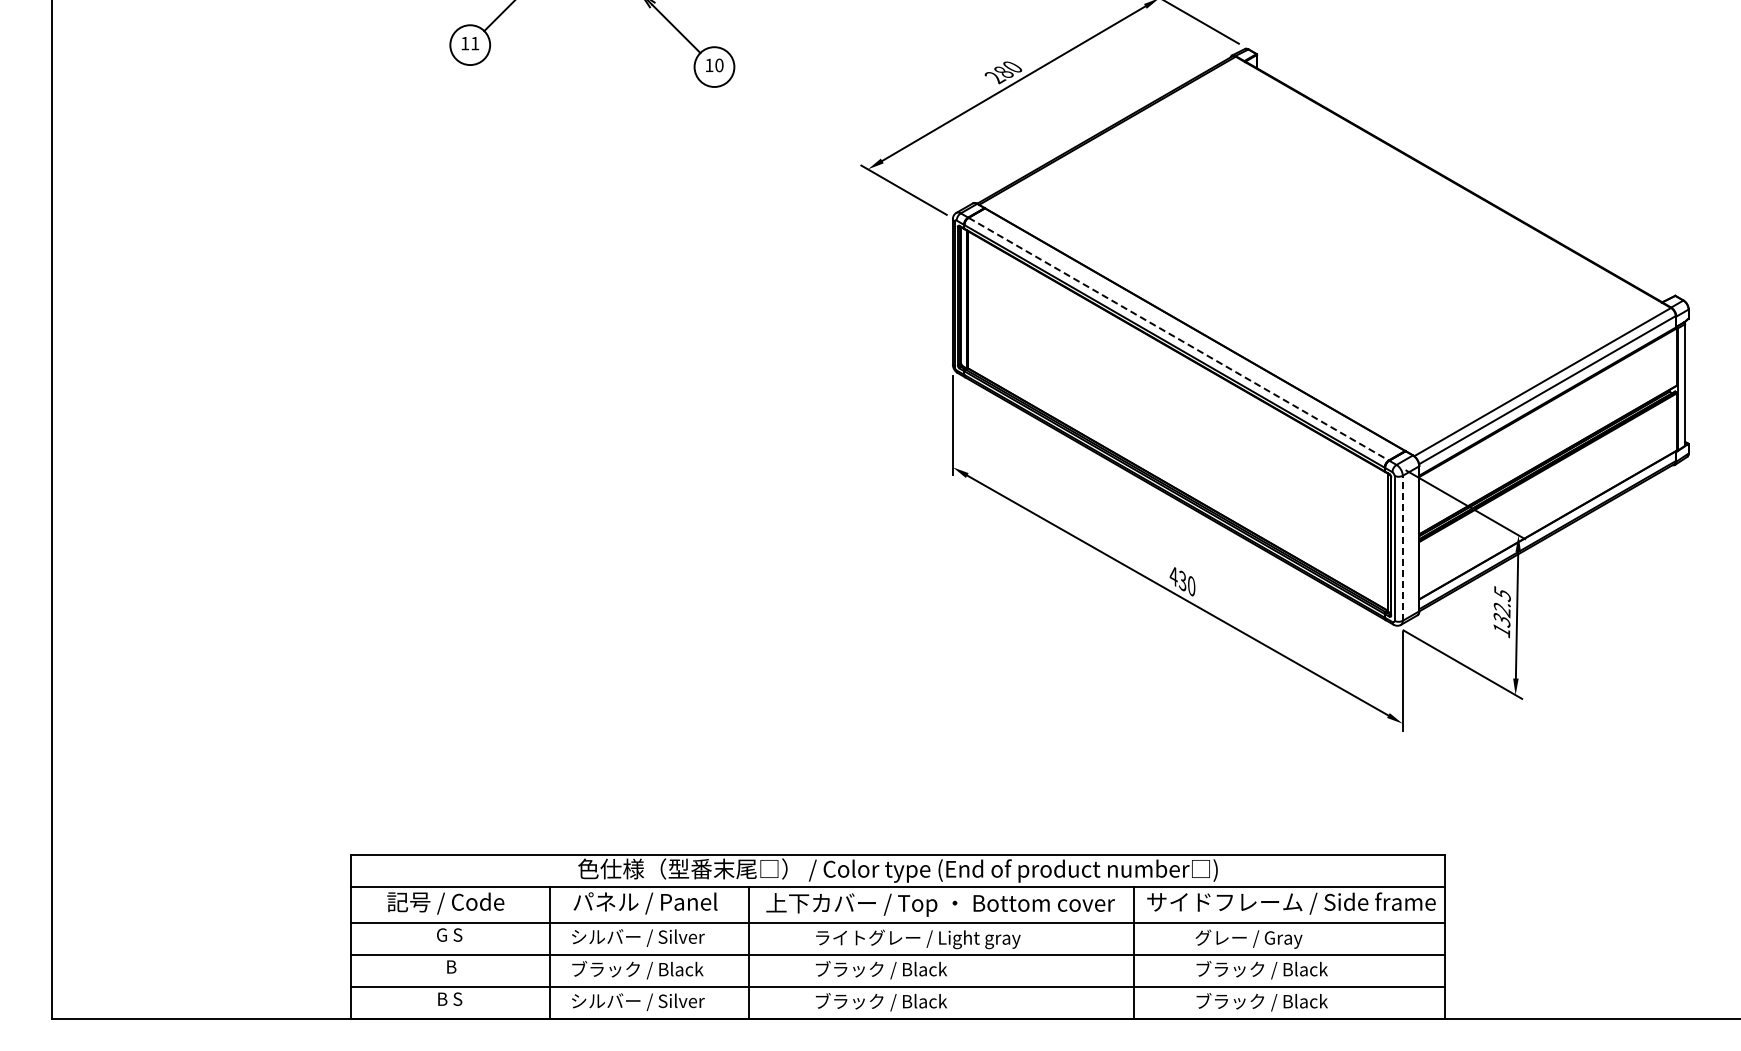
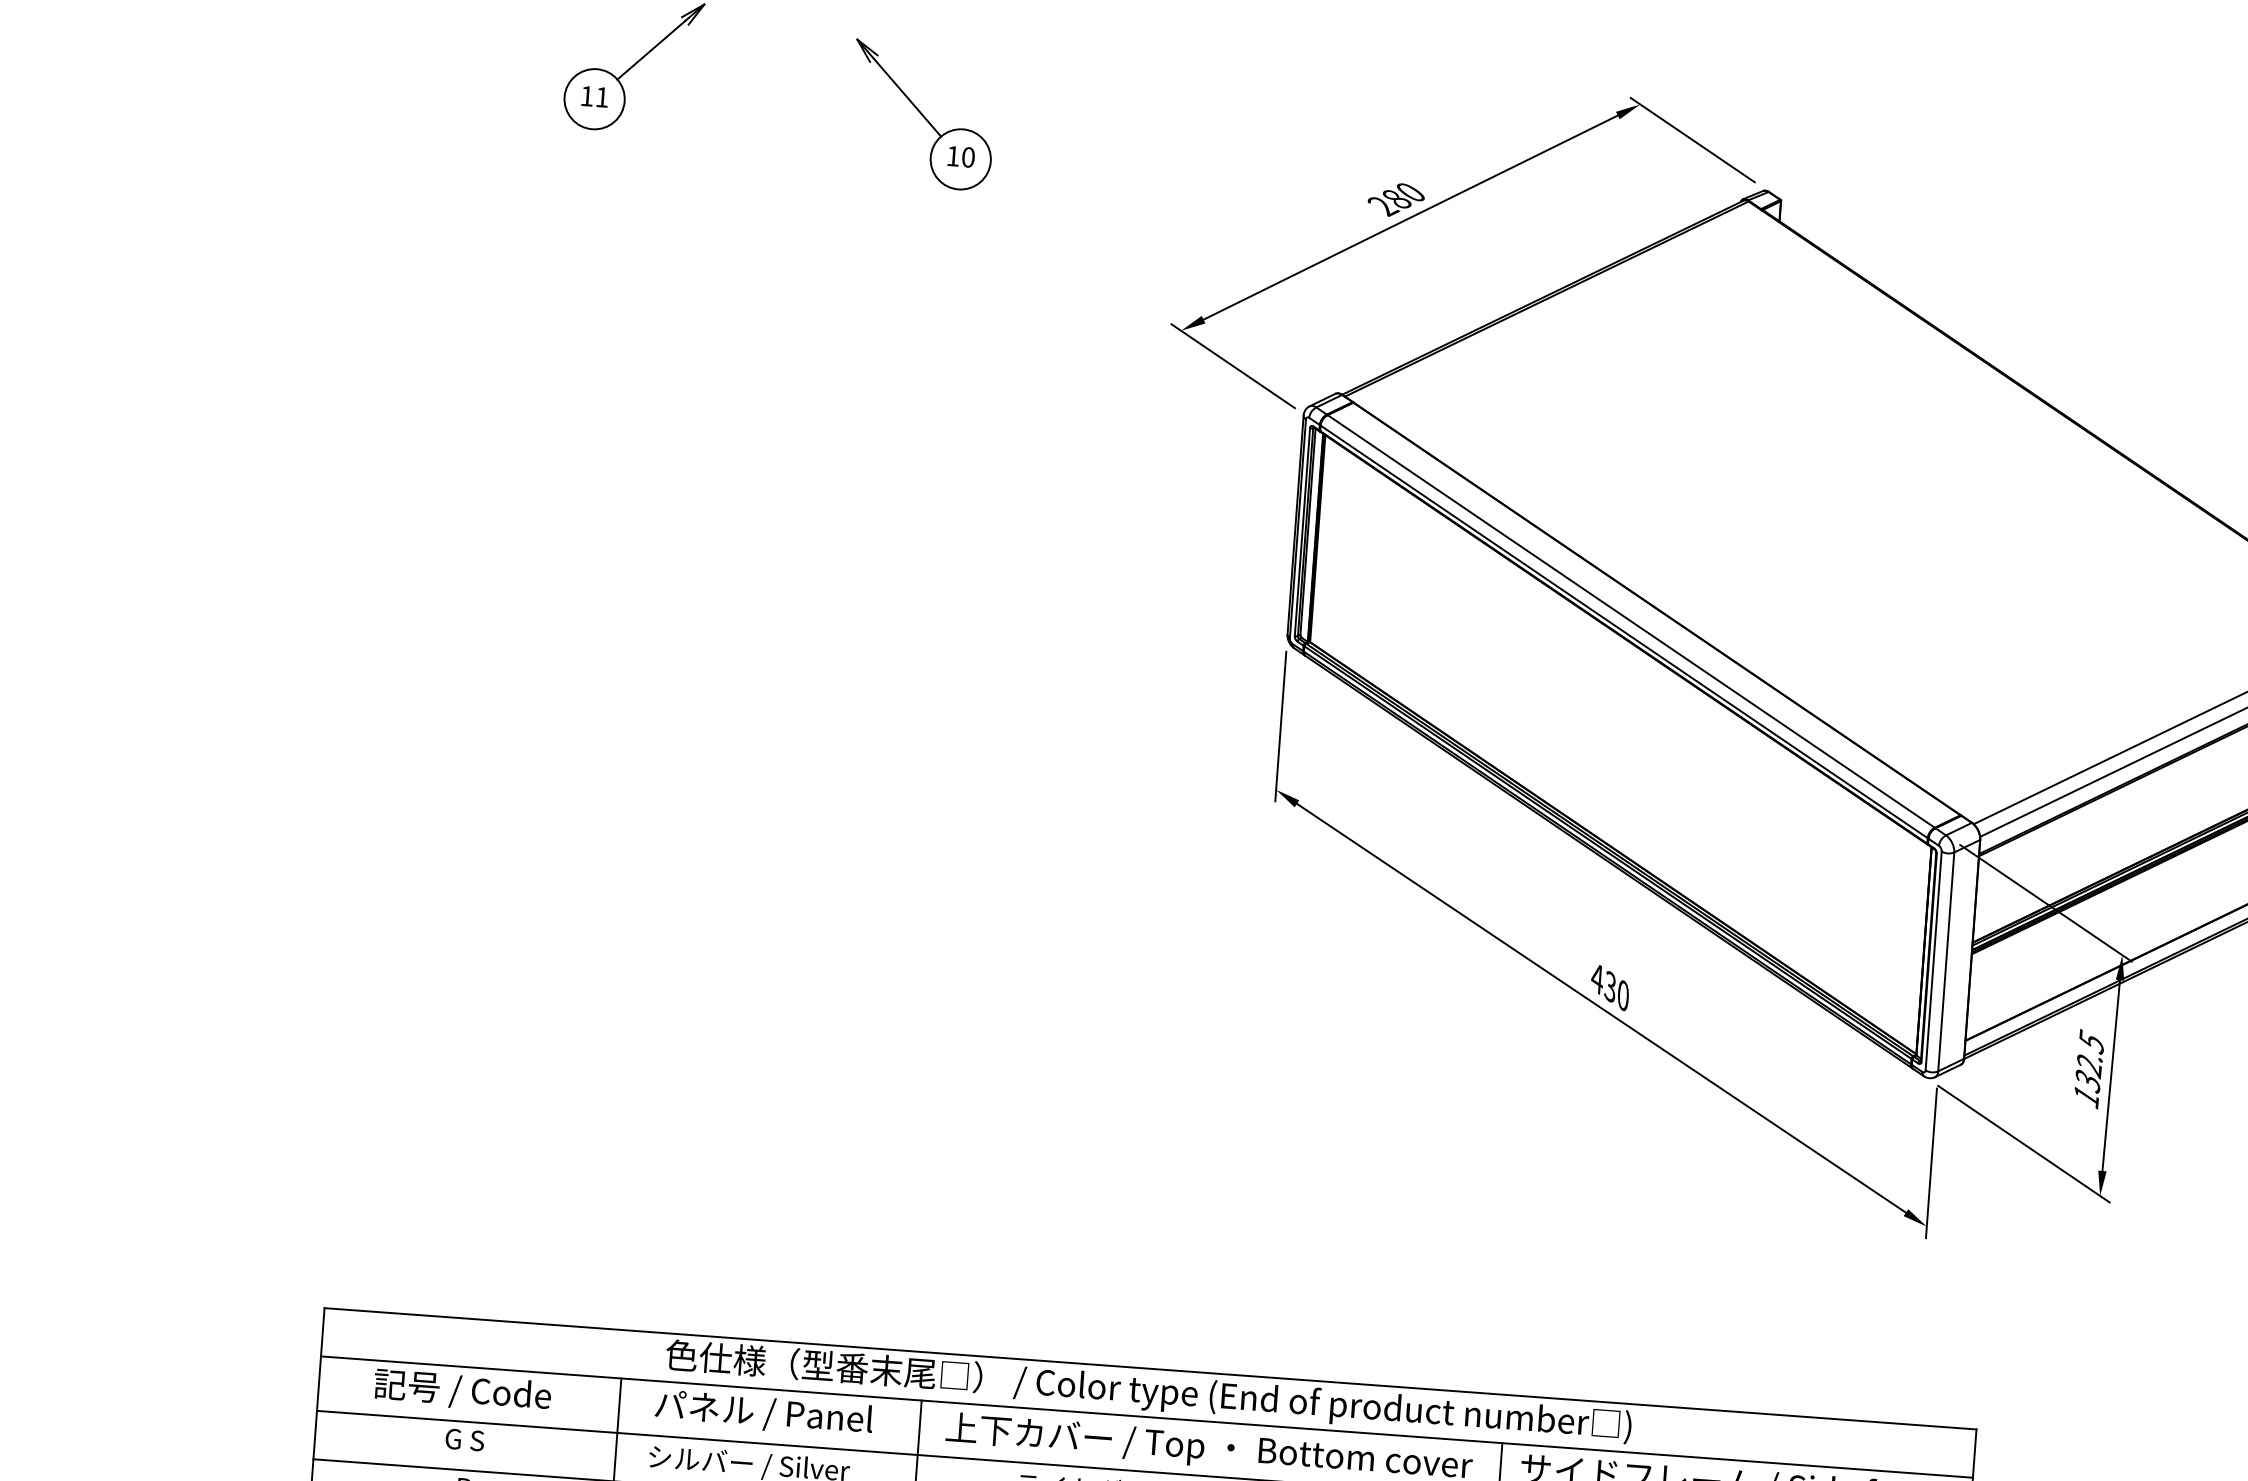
line: (1178, 339) -> (1630, 621), dashed -> solid
line: (1402, 548) -> (1945, 962), dashed -> solid

